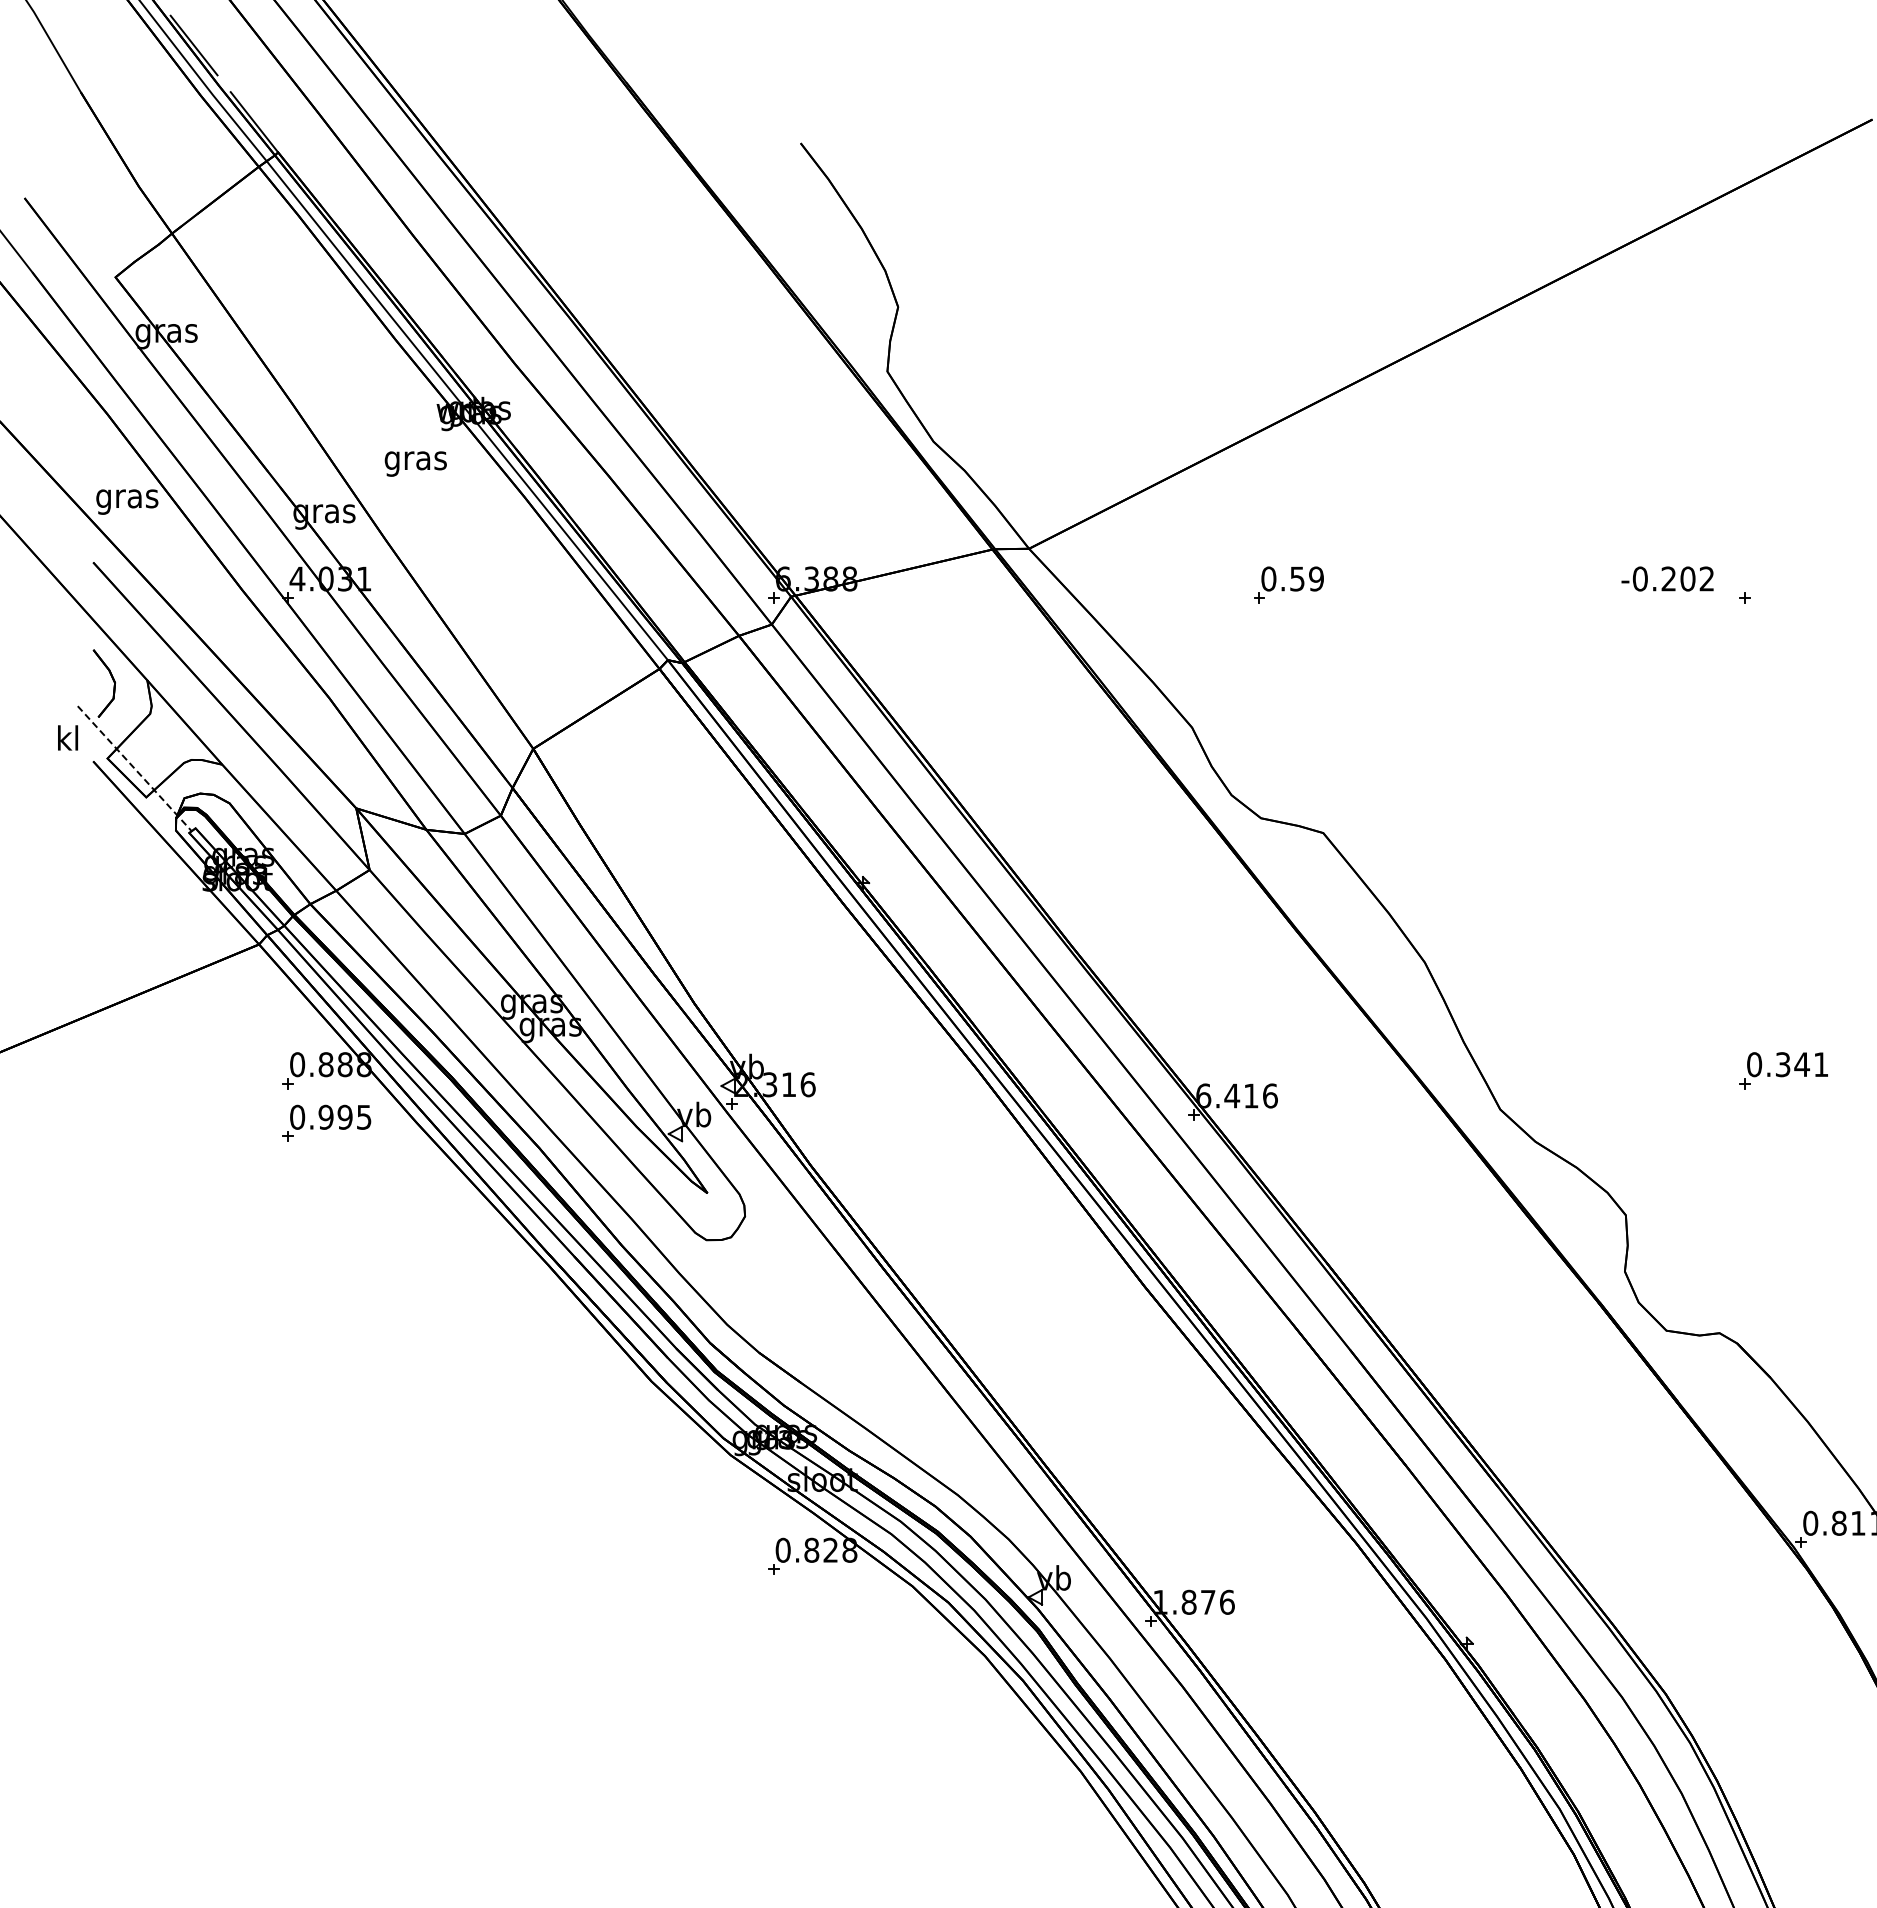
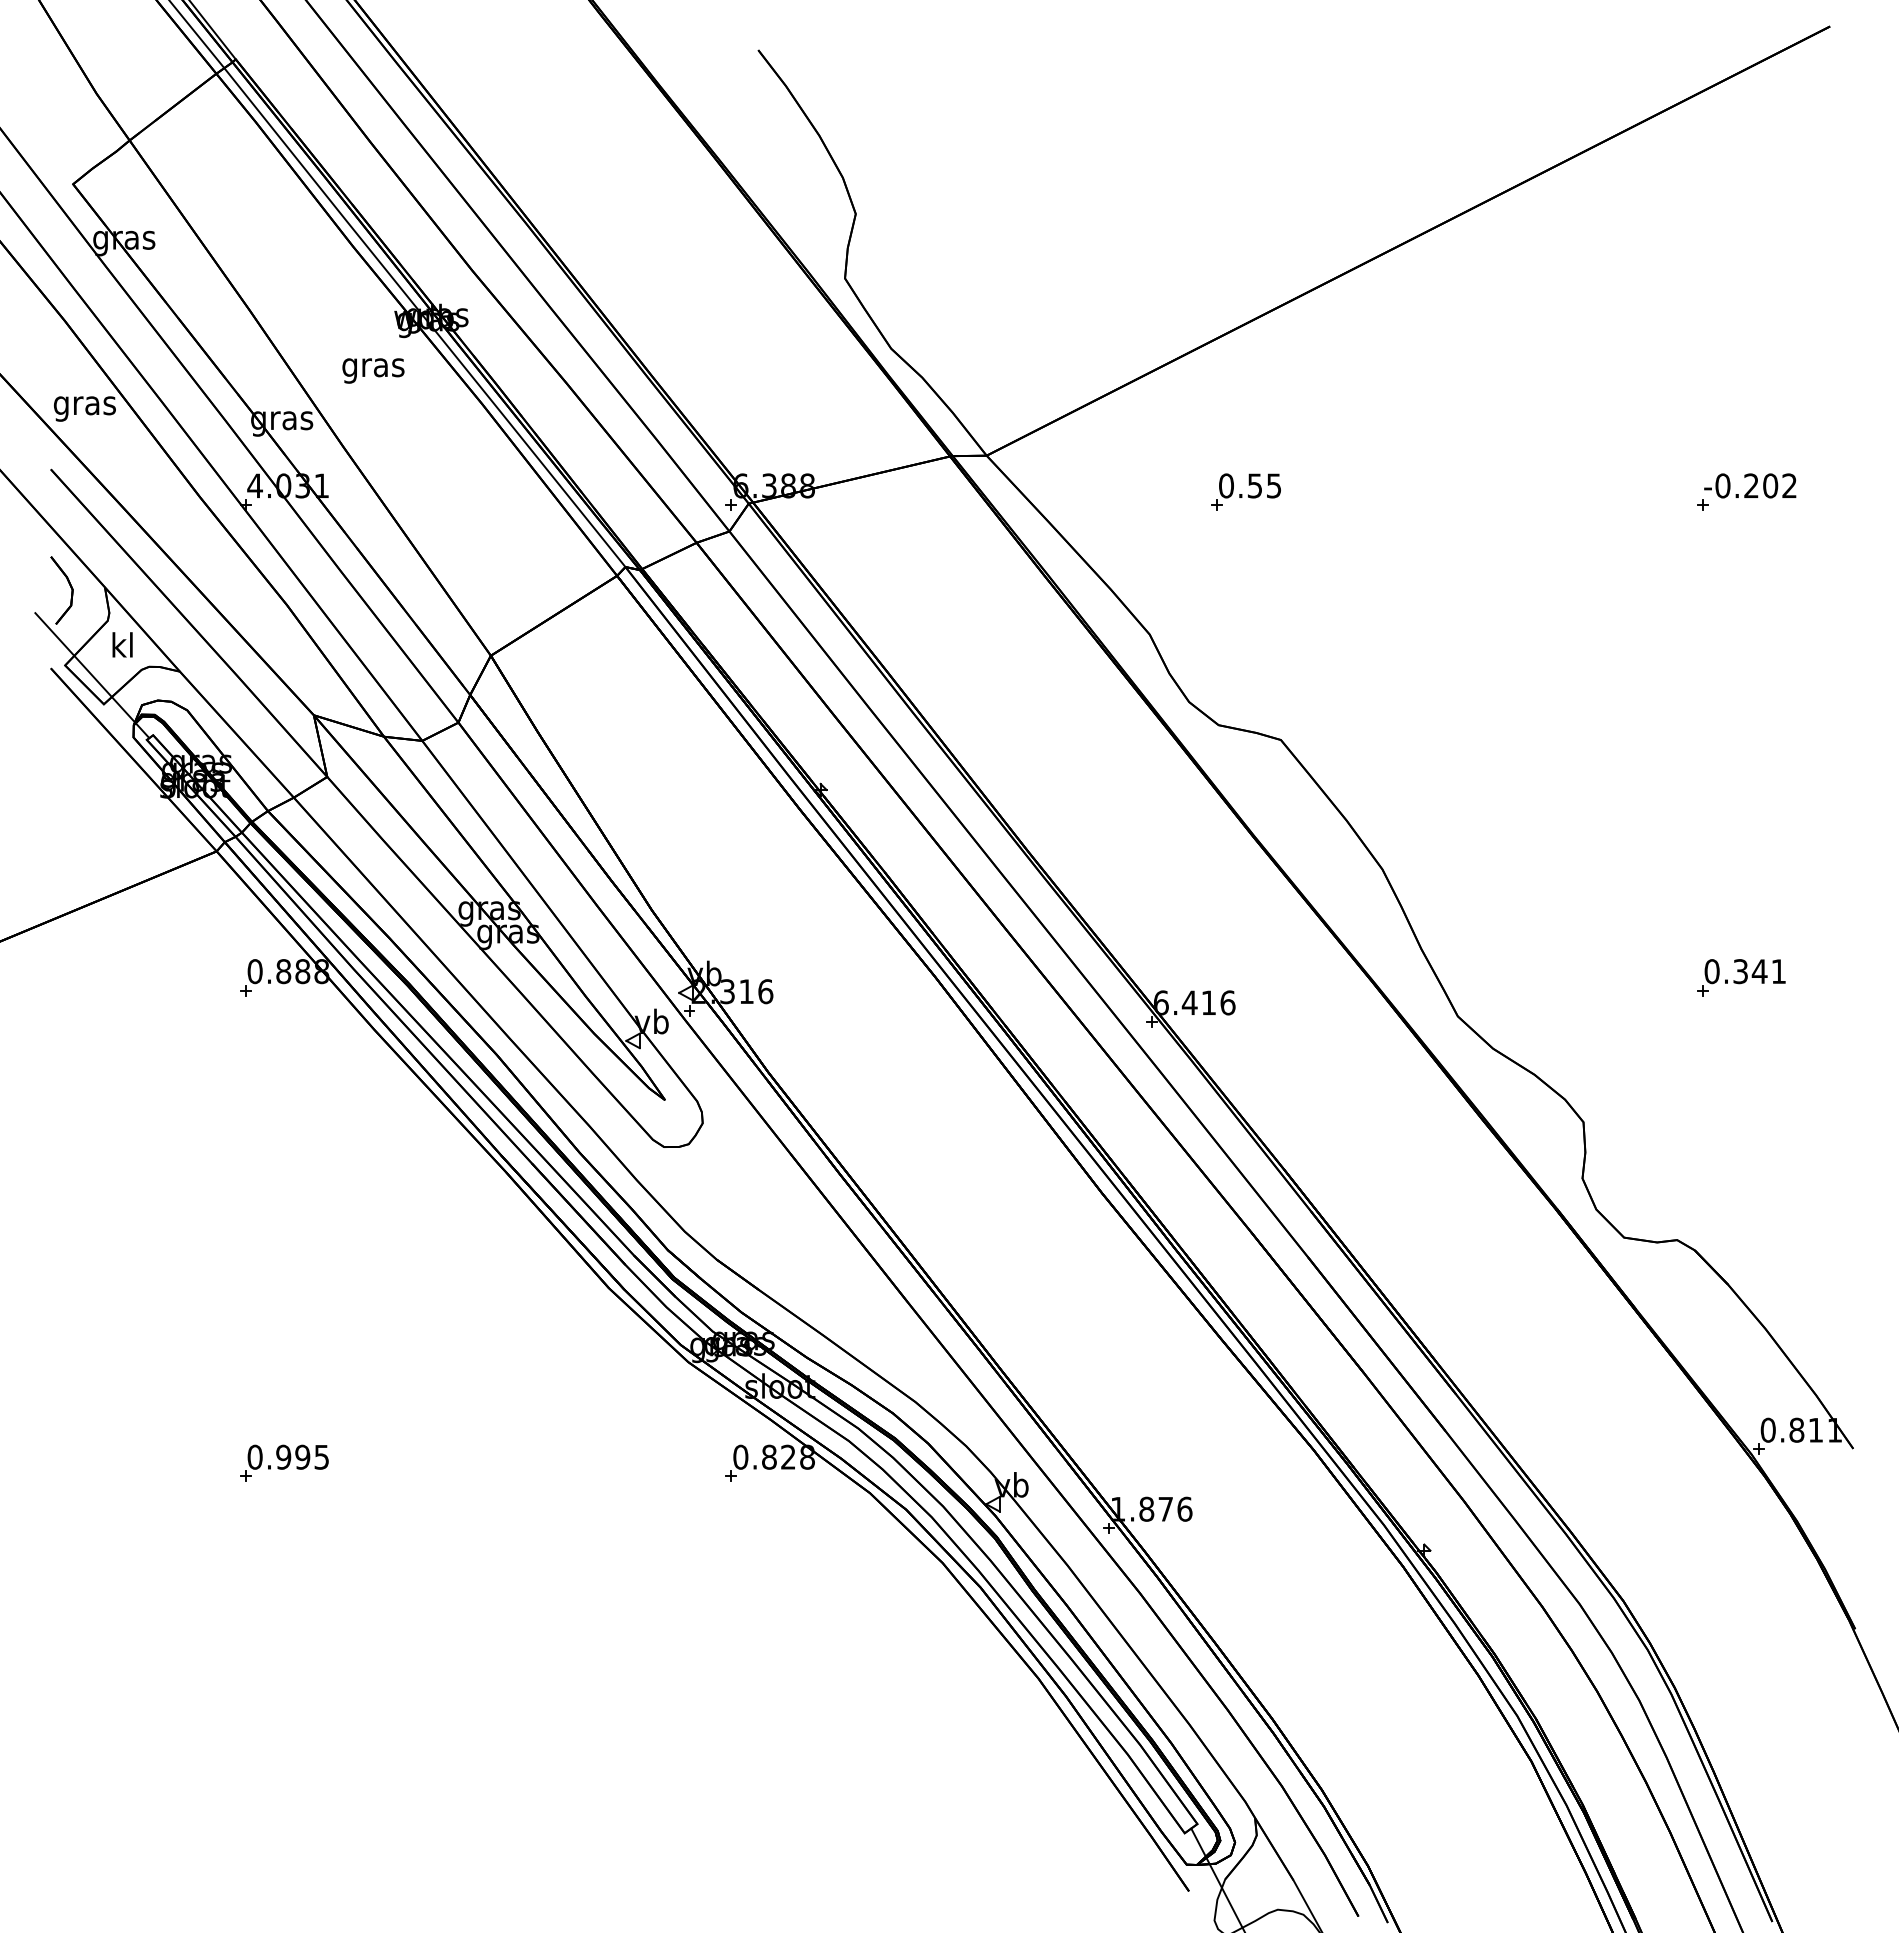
text: (1315, 578) -> (1273, 485), 0.59 -> 0.55
text: (1667, 578) -> (1750, 485), moved
text: (67, 737) -> (122, 644), moved
line: (134, 768) -> (92, 675), dashed -> solid
part: (326, 1122) -> (284, 1462), moved

